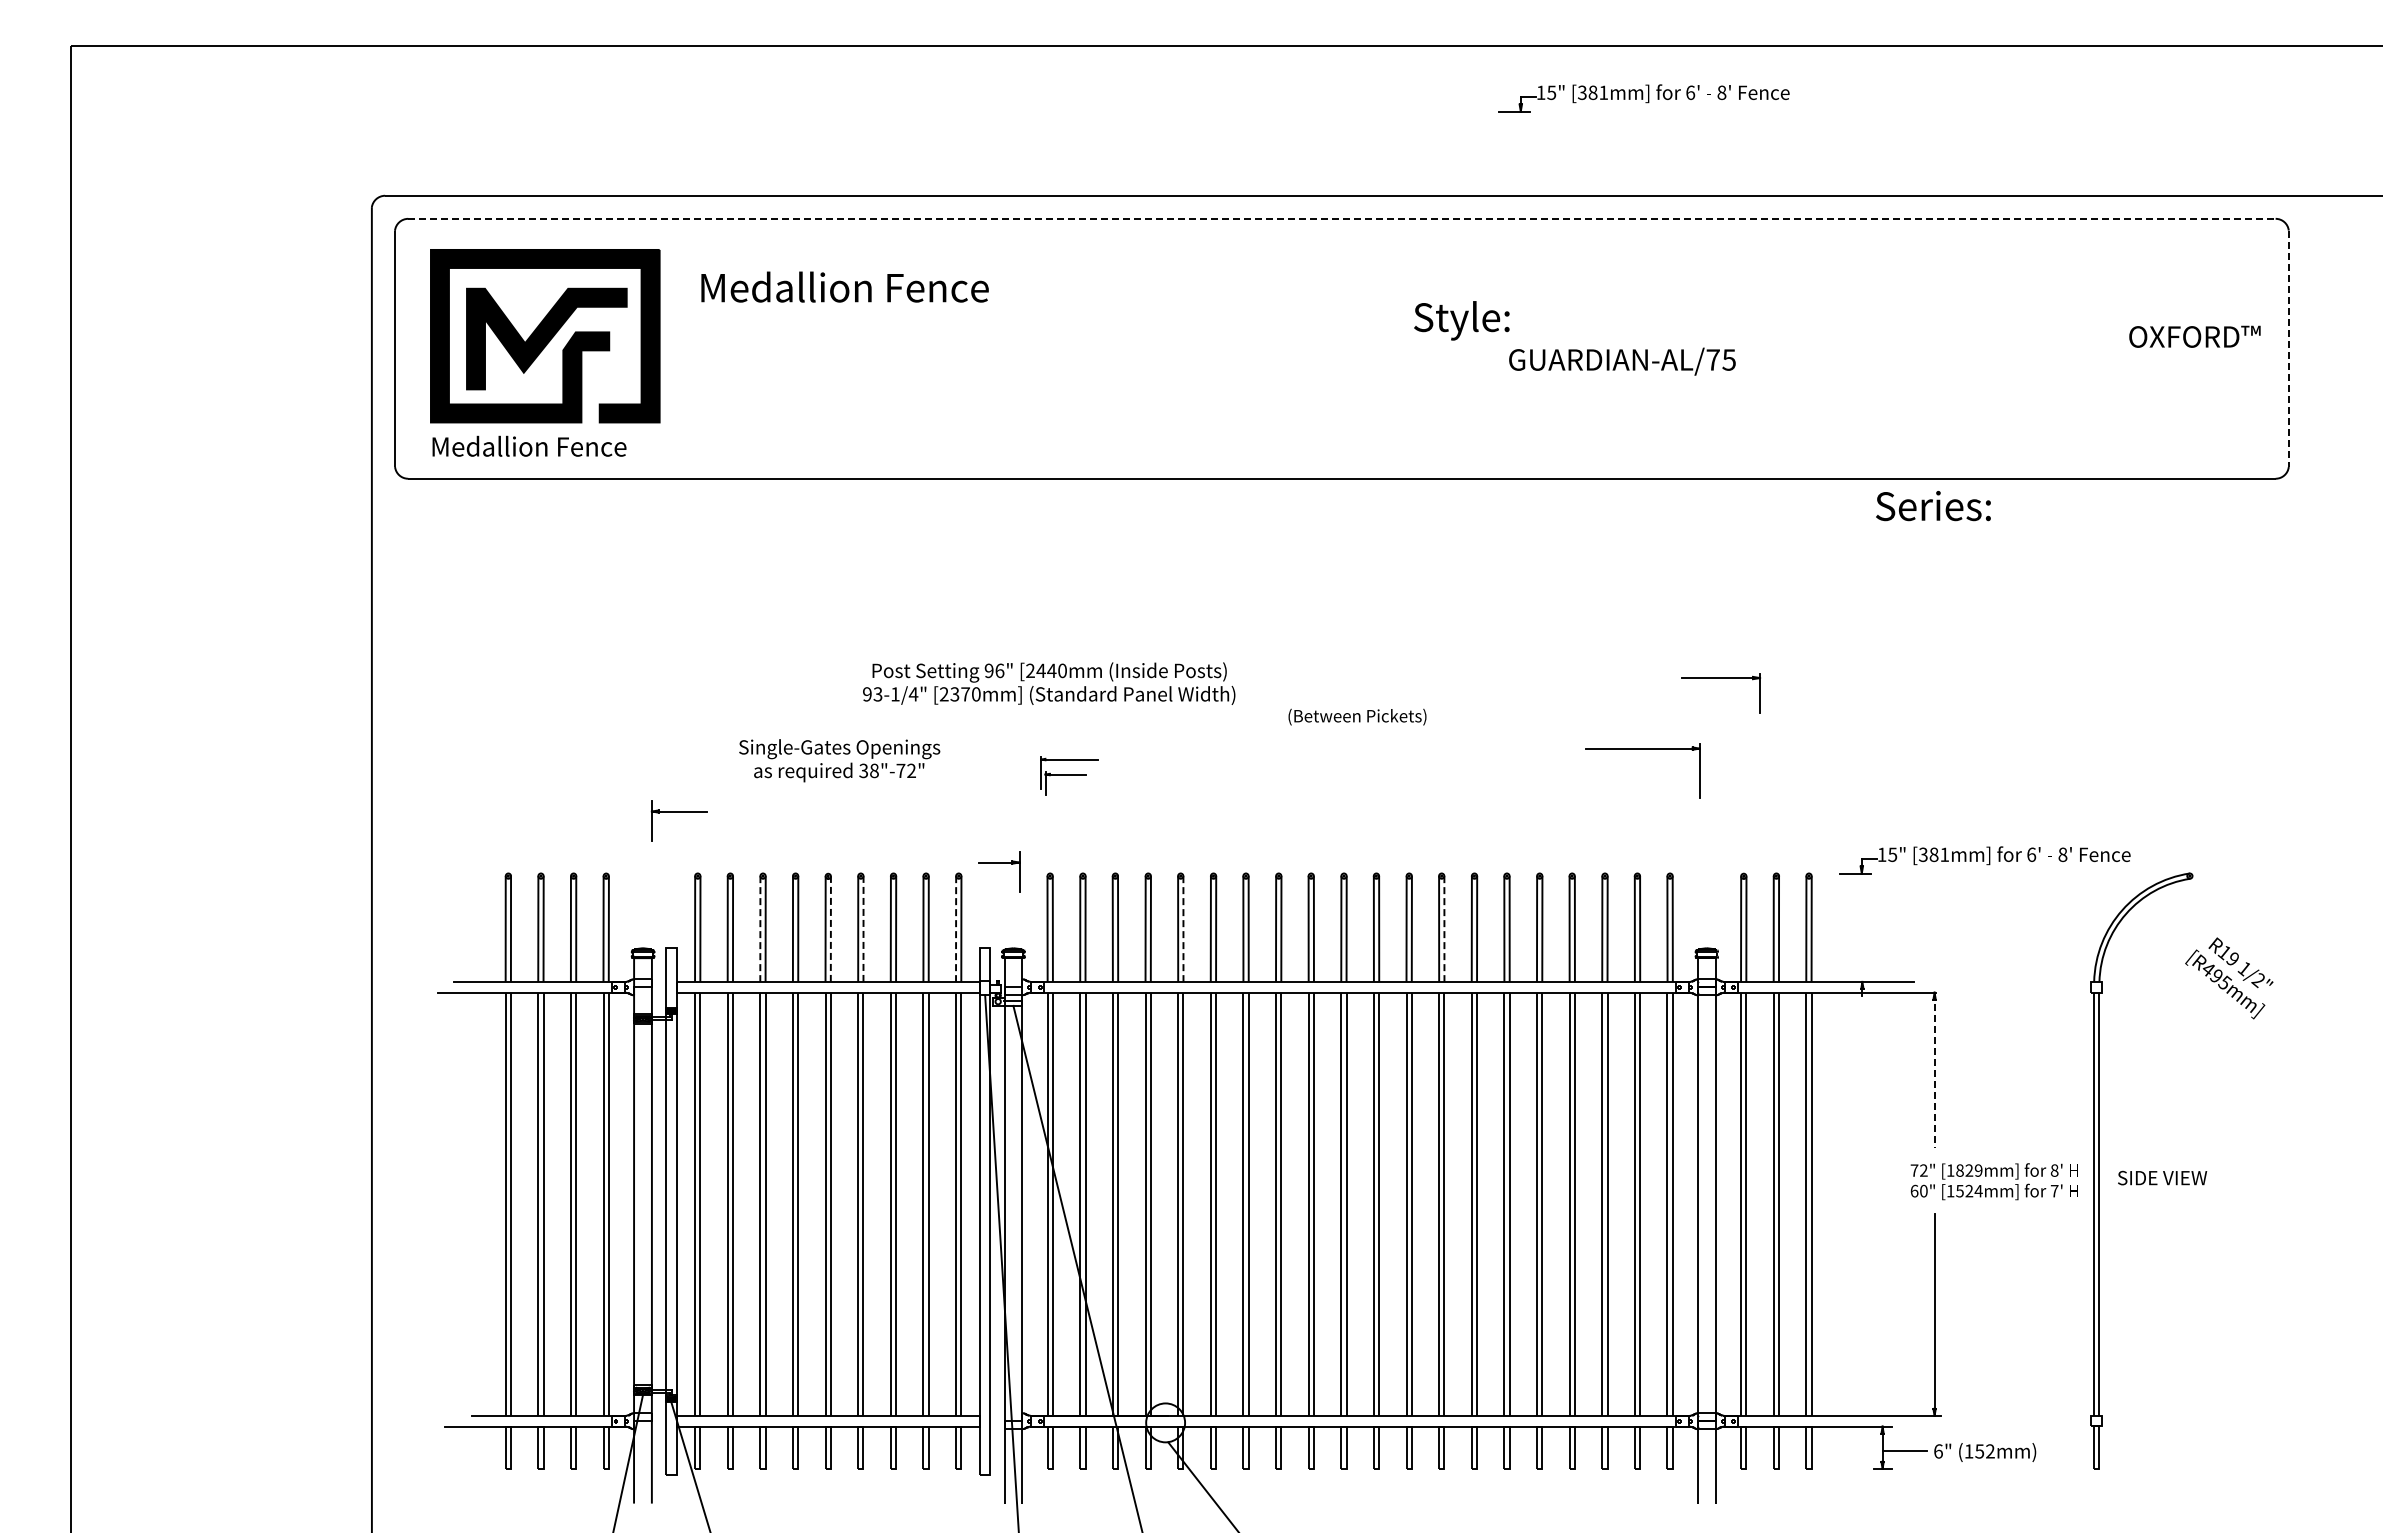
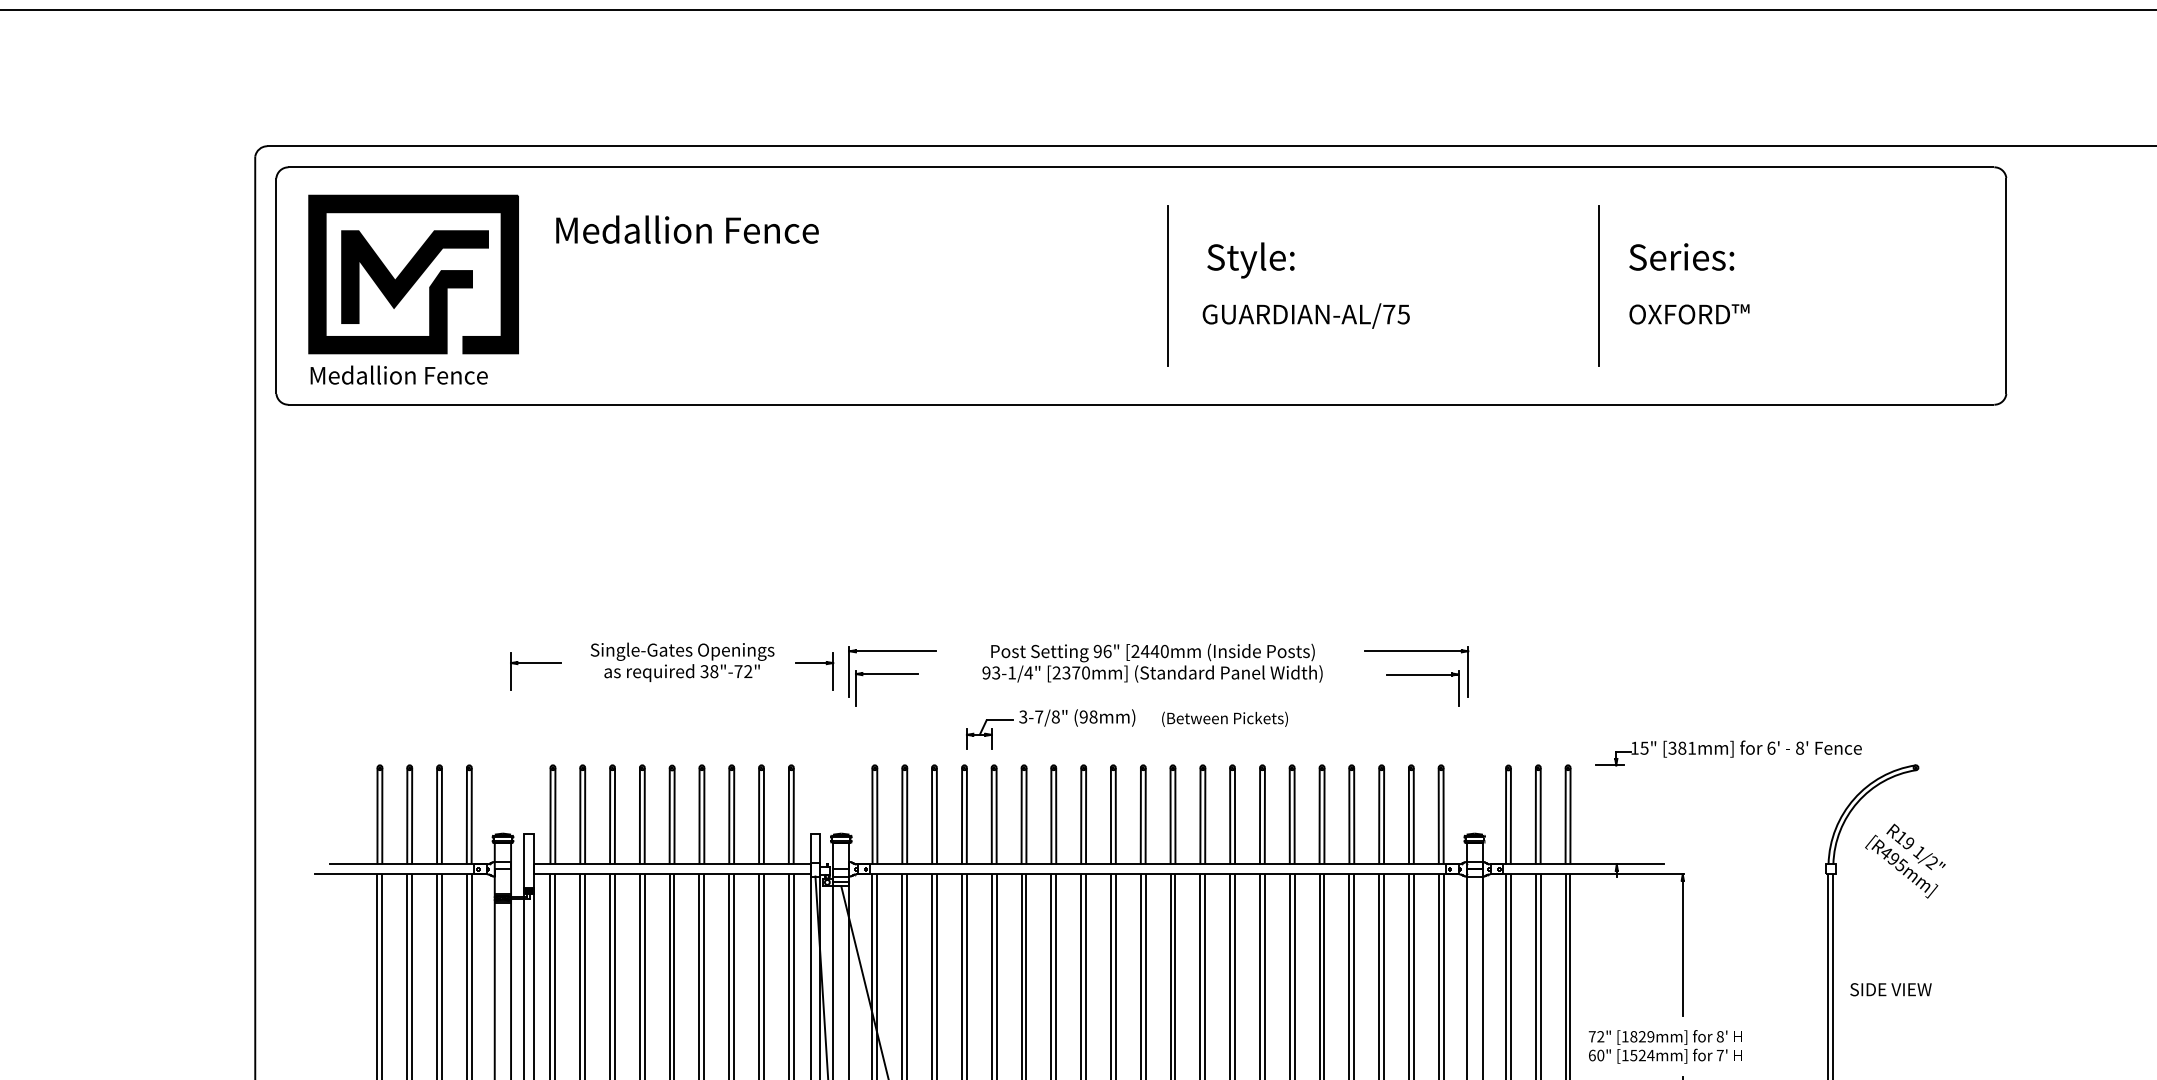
part: (1643, 98) -> (1416, 57), removed
line: (1341, 218) -> (1140, 167), dashed -> solid
text: (2194, 336) -> (1689, 314), moved
line: (1371, 348) -> (1168, 285), added
line: (1843, 348) -> (1599, 285), added
line: (2288, 349) -> (2006, 286), dashed -> solid
text: (1622, 361) -> (1306, 315), moved
text: (1933, 506) -> (1681, 257), moved
part: (1720, 678) -> (1422, 674), moved
text: (1049, 683) -> (1152, 663), moved
text: (1357, 716) -> (1225, 718), moved
part: (1069, 775) -> (892, 675), size x1.67
part: (678, 812) -> (535, 663), moved
part: (1237, 830) -> (1045, 726), added
part: (999, 863) -> (814, 663), moved
line: (760, 929) -> (610, 816), dashed -> solid
line: (830, 929) -> (674, 816), dashed -> solid
line: (863, 929) -> (704, 816), dashed -> solid
line: (956, 929) -> (789, 816), dashed -> solid
line: (1183, 929) -> (996, 816), dashed -> solid
line: (1444, 929) -> (1235, 816), dashed -> solid
text: (2229, 978) -> (1905, 861), moved
line: (1934, 1070) -> (1682, 945), dashed -> solid
text: (2162, 1177) -> (1890, 989), moved
text: (1993, 1181) -> (1664, 1046), moved

